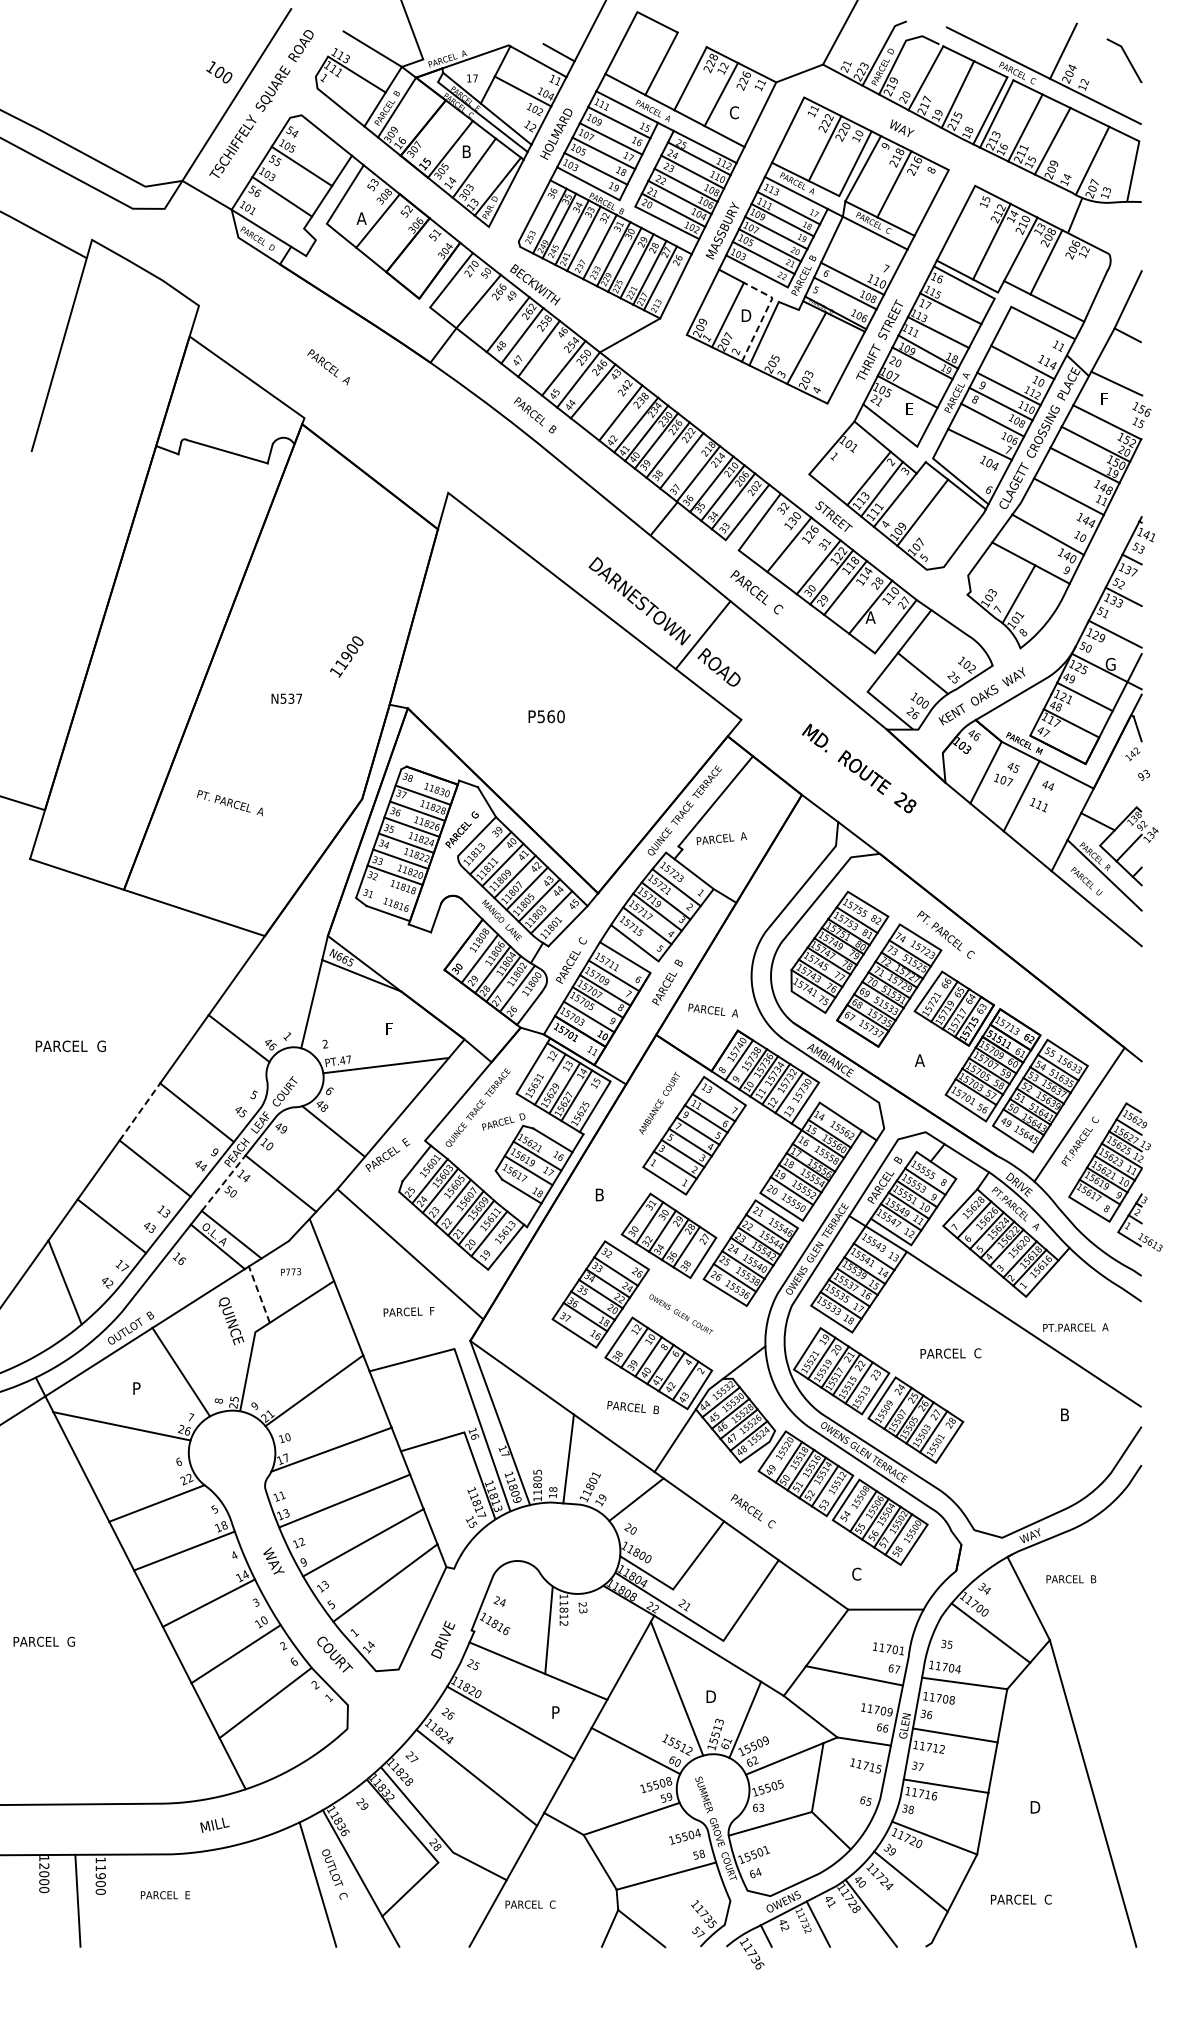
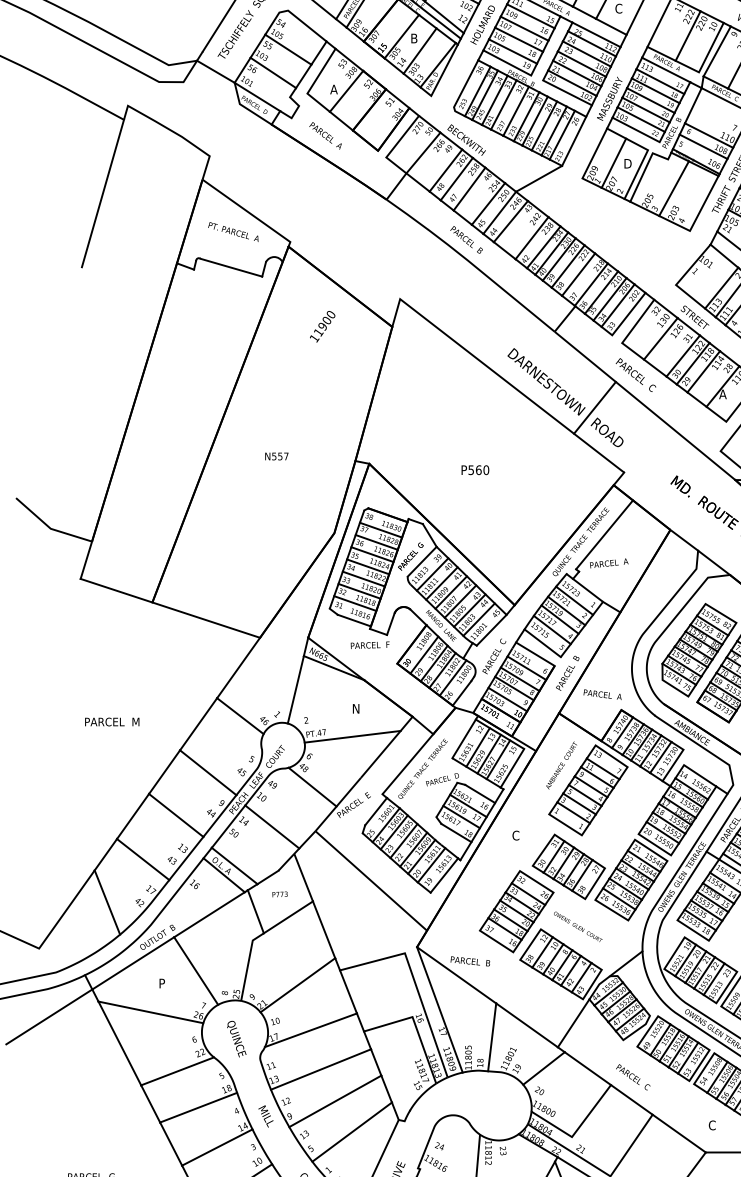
line: (764, 314) -> (641, 162), dashed -> solid
text: (328, 367) -> (325, 136), moved
text: (346, 656) -> (322, 326), moved
text: (291, 697) -> (280, 455), N537 -> N557
text: (229, 803) -> (233, 232), moved
line: (389, 890) -> (355, 602), added
text: (390, 1028) -> (356, 708), F -> N
text: (101, 1045) -> (135, 721), PARCEL  G -> PARCEL  M
line: (140, 1111) -> (165, 771), dashed -> solid
line: (223, 1182) -> (228, 826), dashed -> solid
text: (599, 1194) -> (515, 835), B -> C
line: (259, 1294) -> (255, 911), dashed -> solid
text: (408, 1311) -> (369, 645), moved
text: (231, 1321) -> (236, 1039), moved
text: (632, 1407) -> (469, 961), moved
text: (273, 1562) -> (266, 1116), WAY -> MILL

